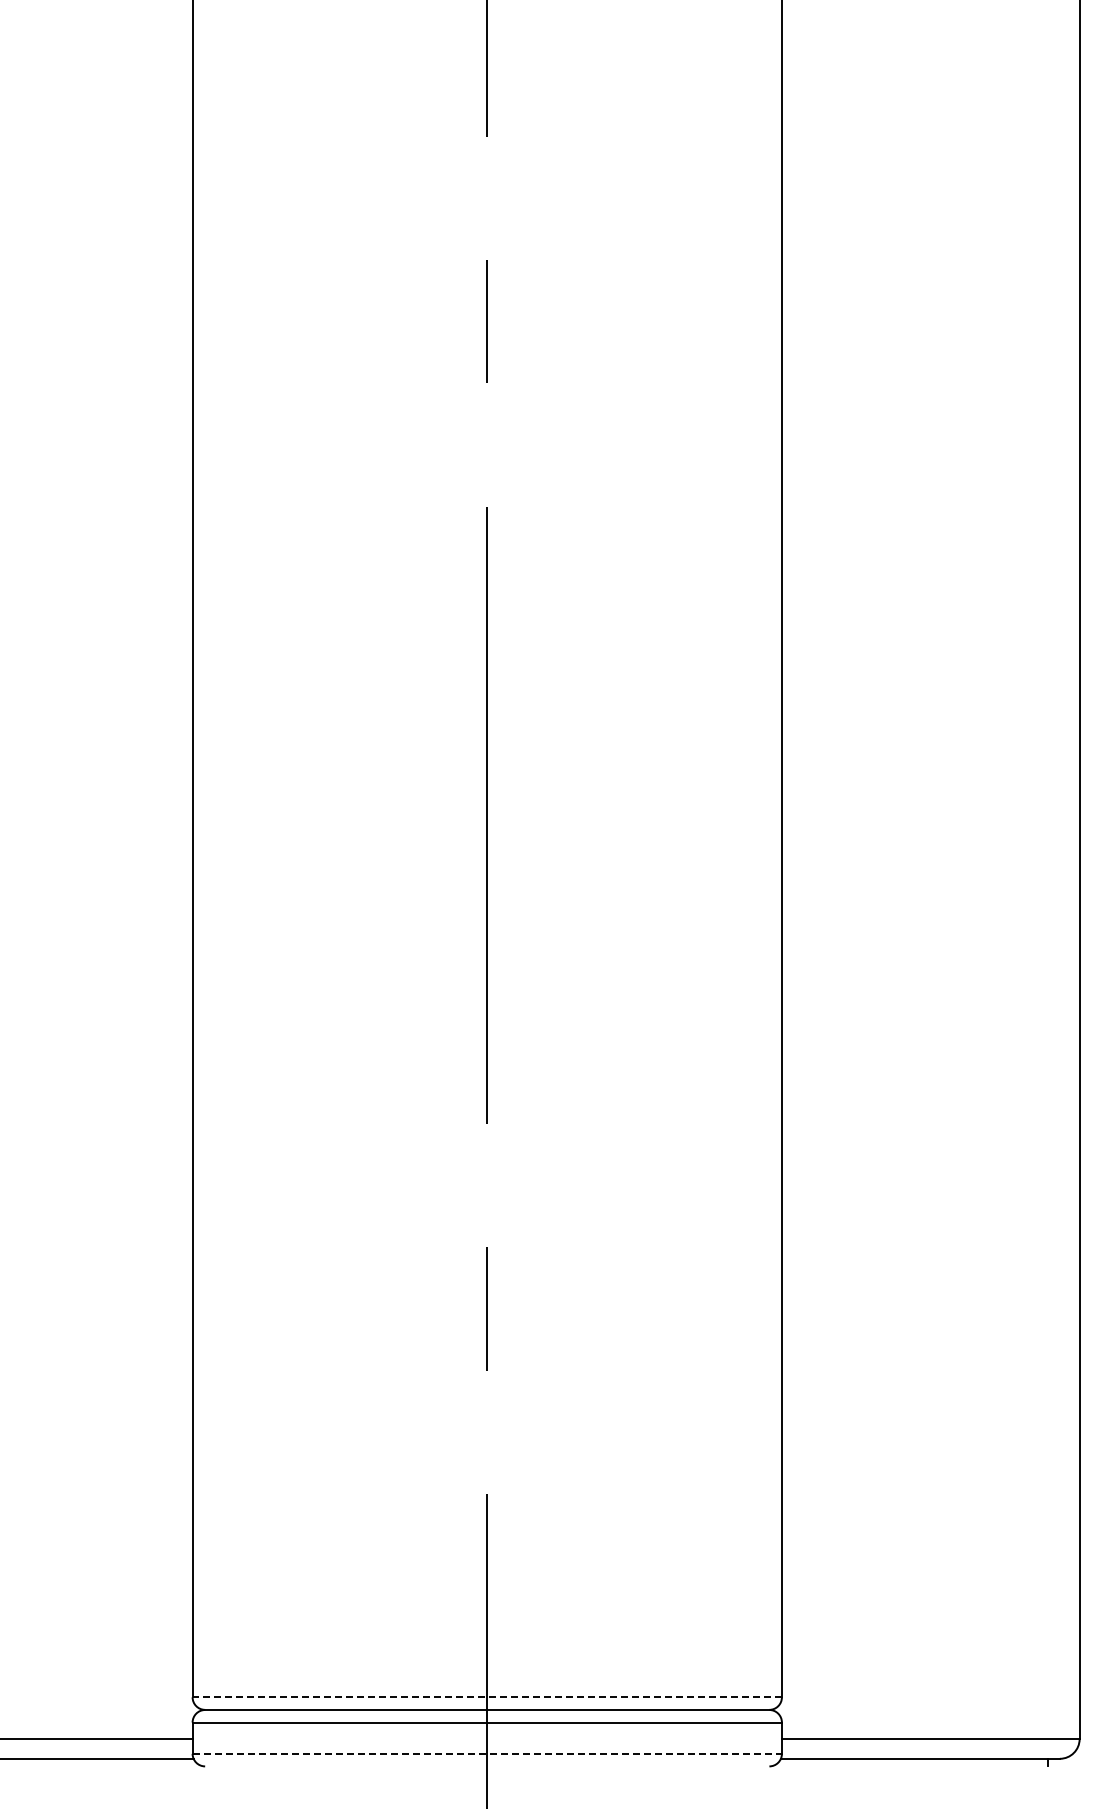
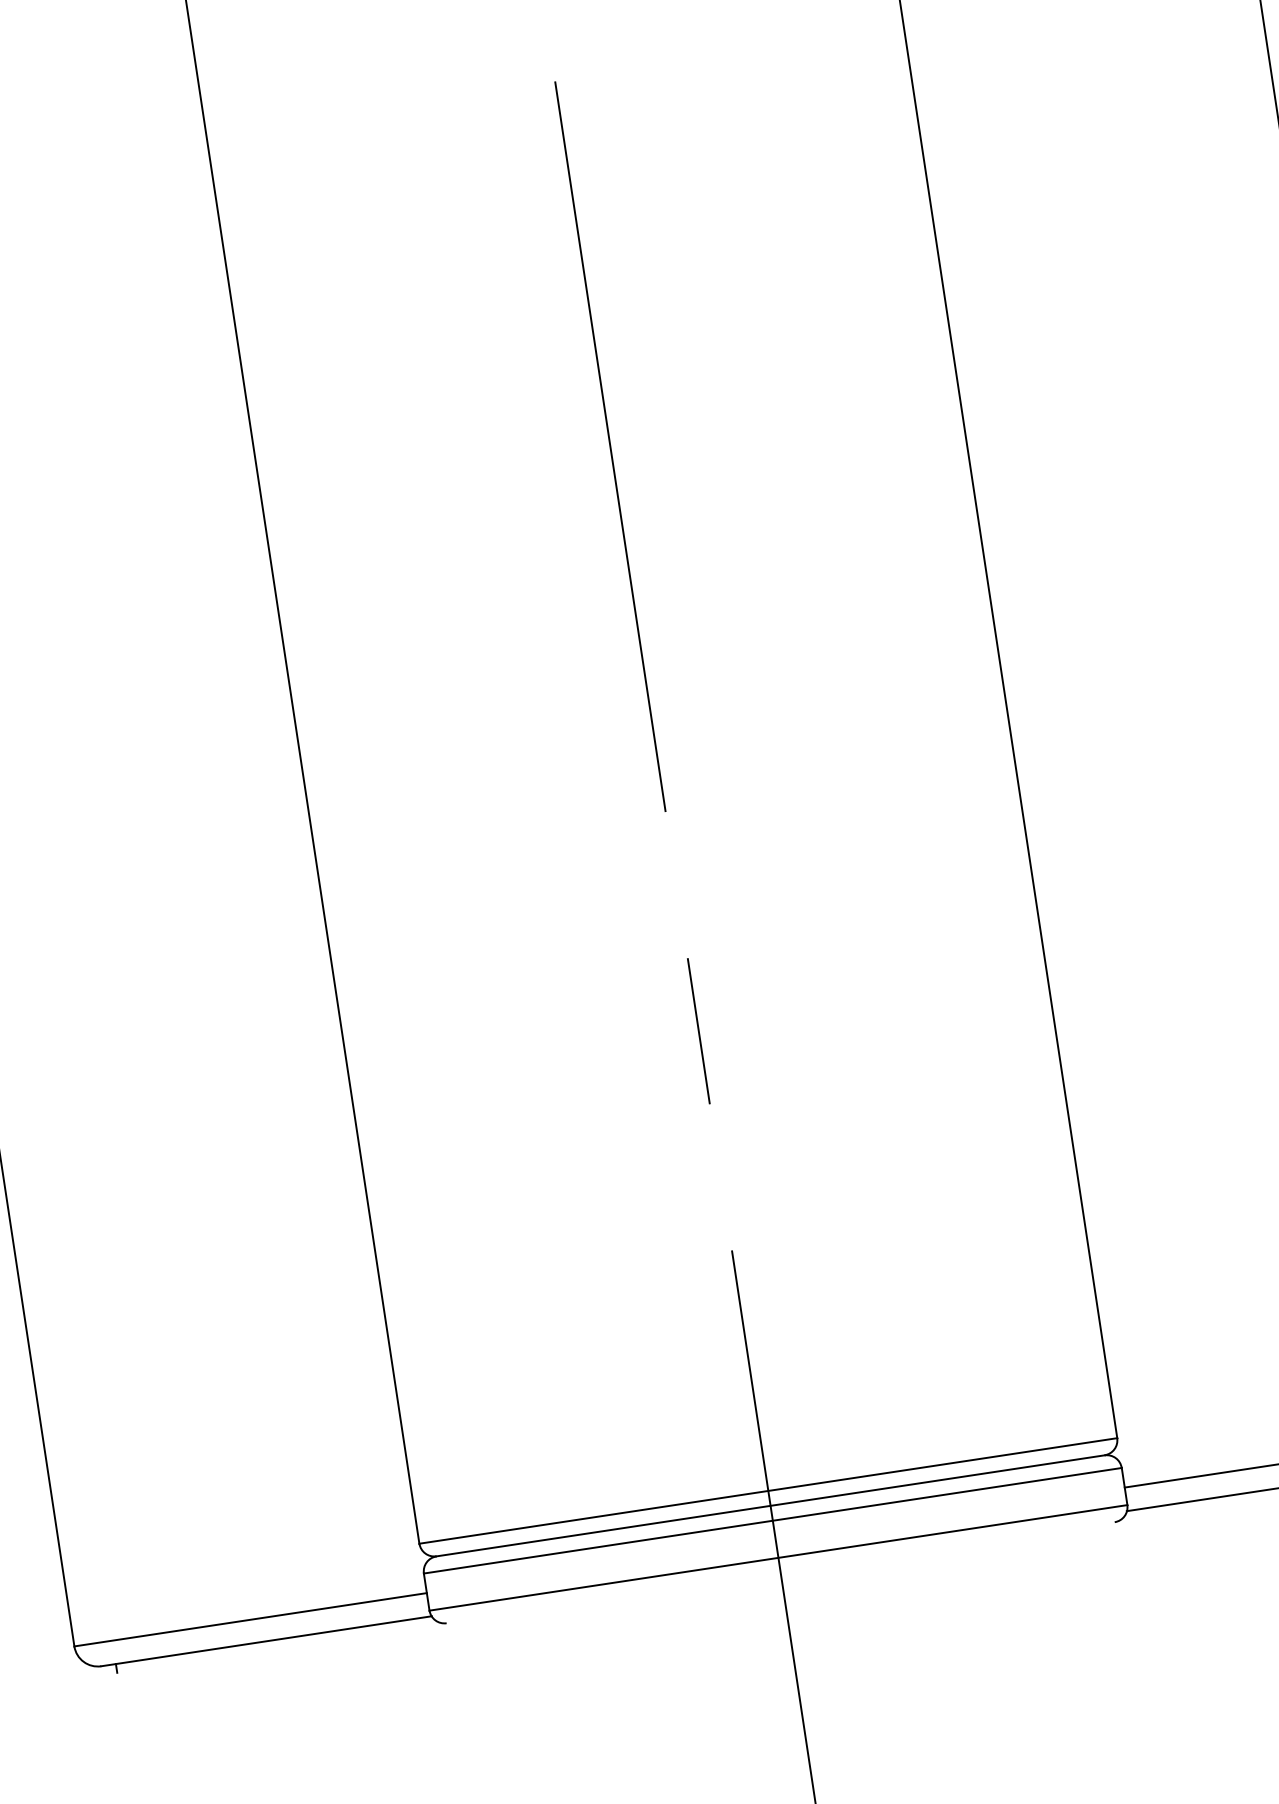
line: (487, 1697) -> (768, 1491), dashed -> solid
line: (487, 1753) -> (778, 1557), dashed -> solid

